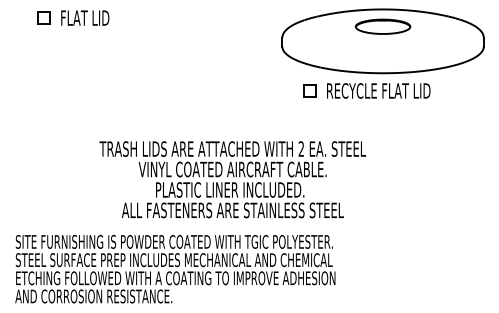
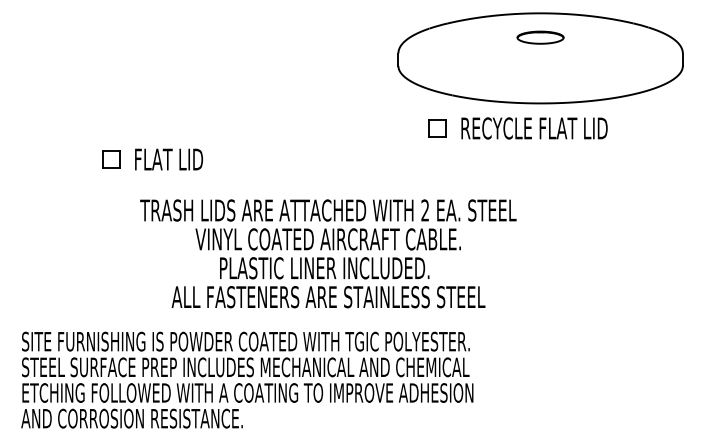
part: (73, 18) -> (152, 159), moved
part: (382, 26) -> (540, 37), size x0.6

